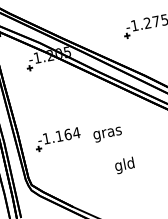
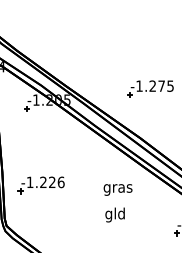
text: (68, 134) -> (52, 182), -1.164 -> -1.226
text: (107, 134) -> (117, 189), moved
text: (124, 165) -> (114, 214), moved

